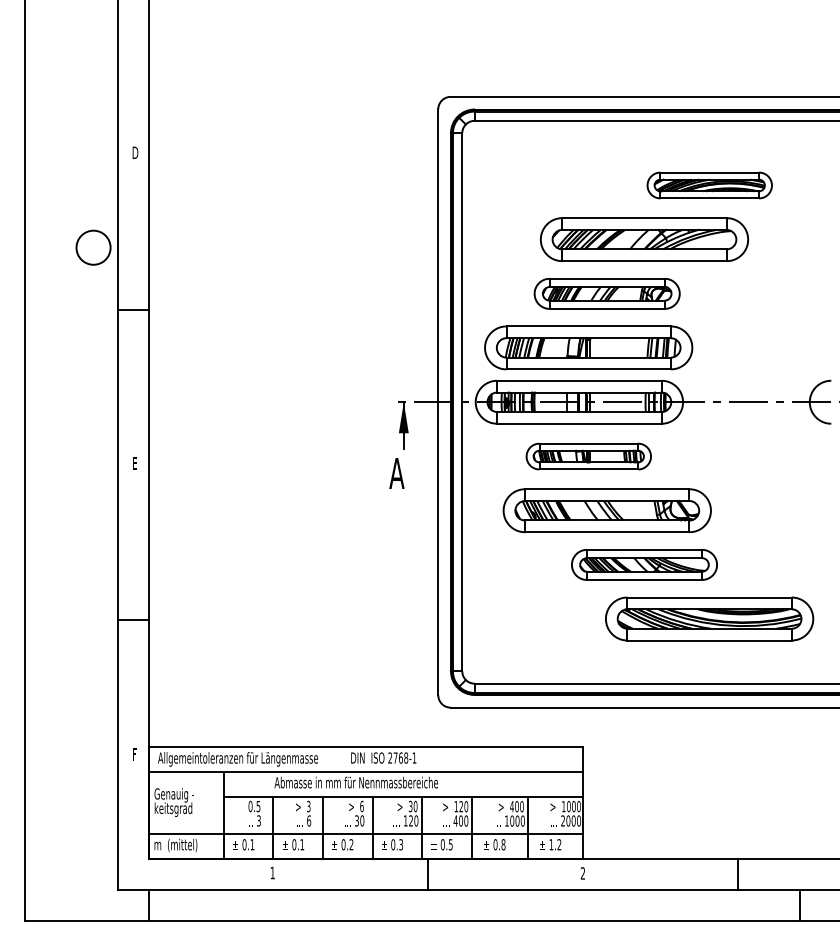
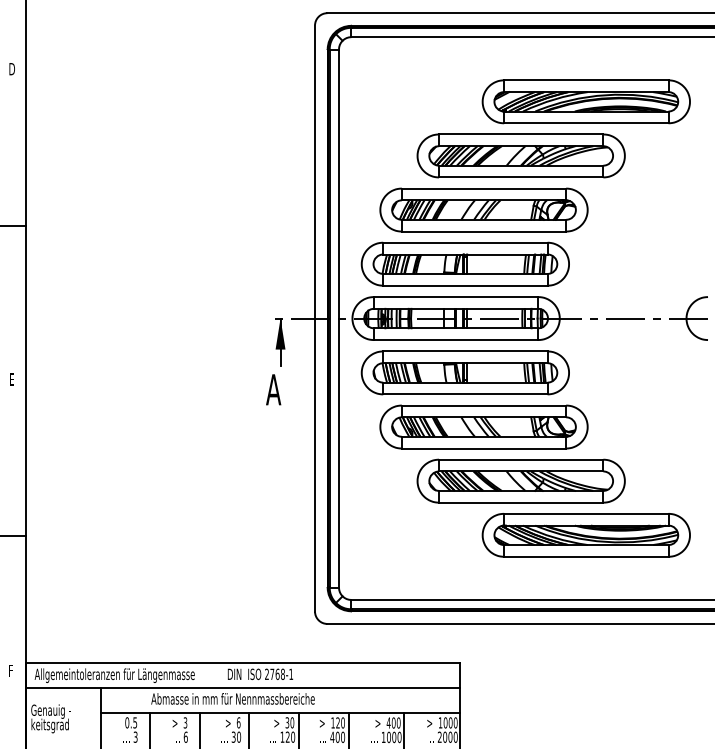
part: (709, 185) -> (586, 101), size x1.67
part: (606, 293) -> (483, 209), size x1.43
part: (588, 456) -> (465, 372), size x1.67
part: (644, 564) -> (521, 480), size x1.43

